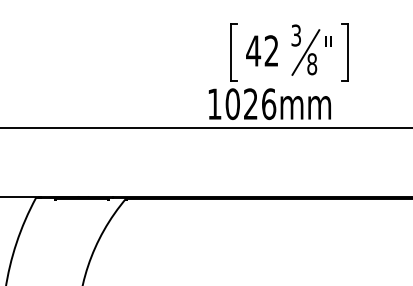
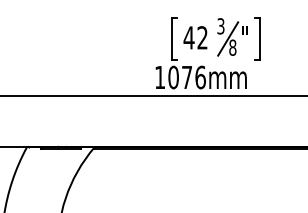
text: (251, 102) -> (187, 76), 1026mm -> 1076mm

